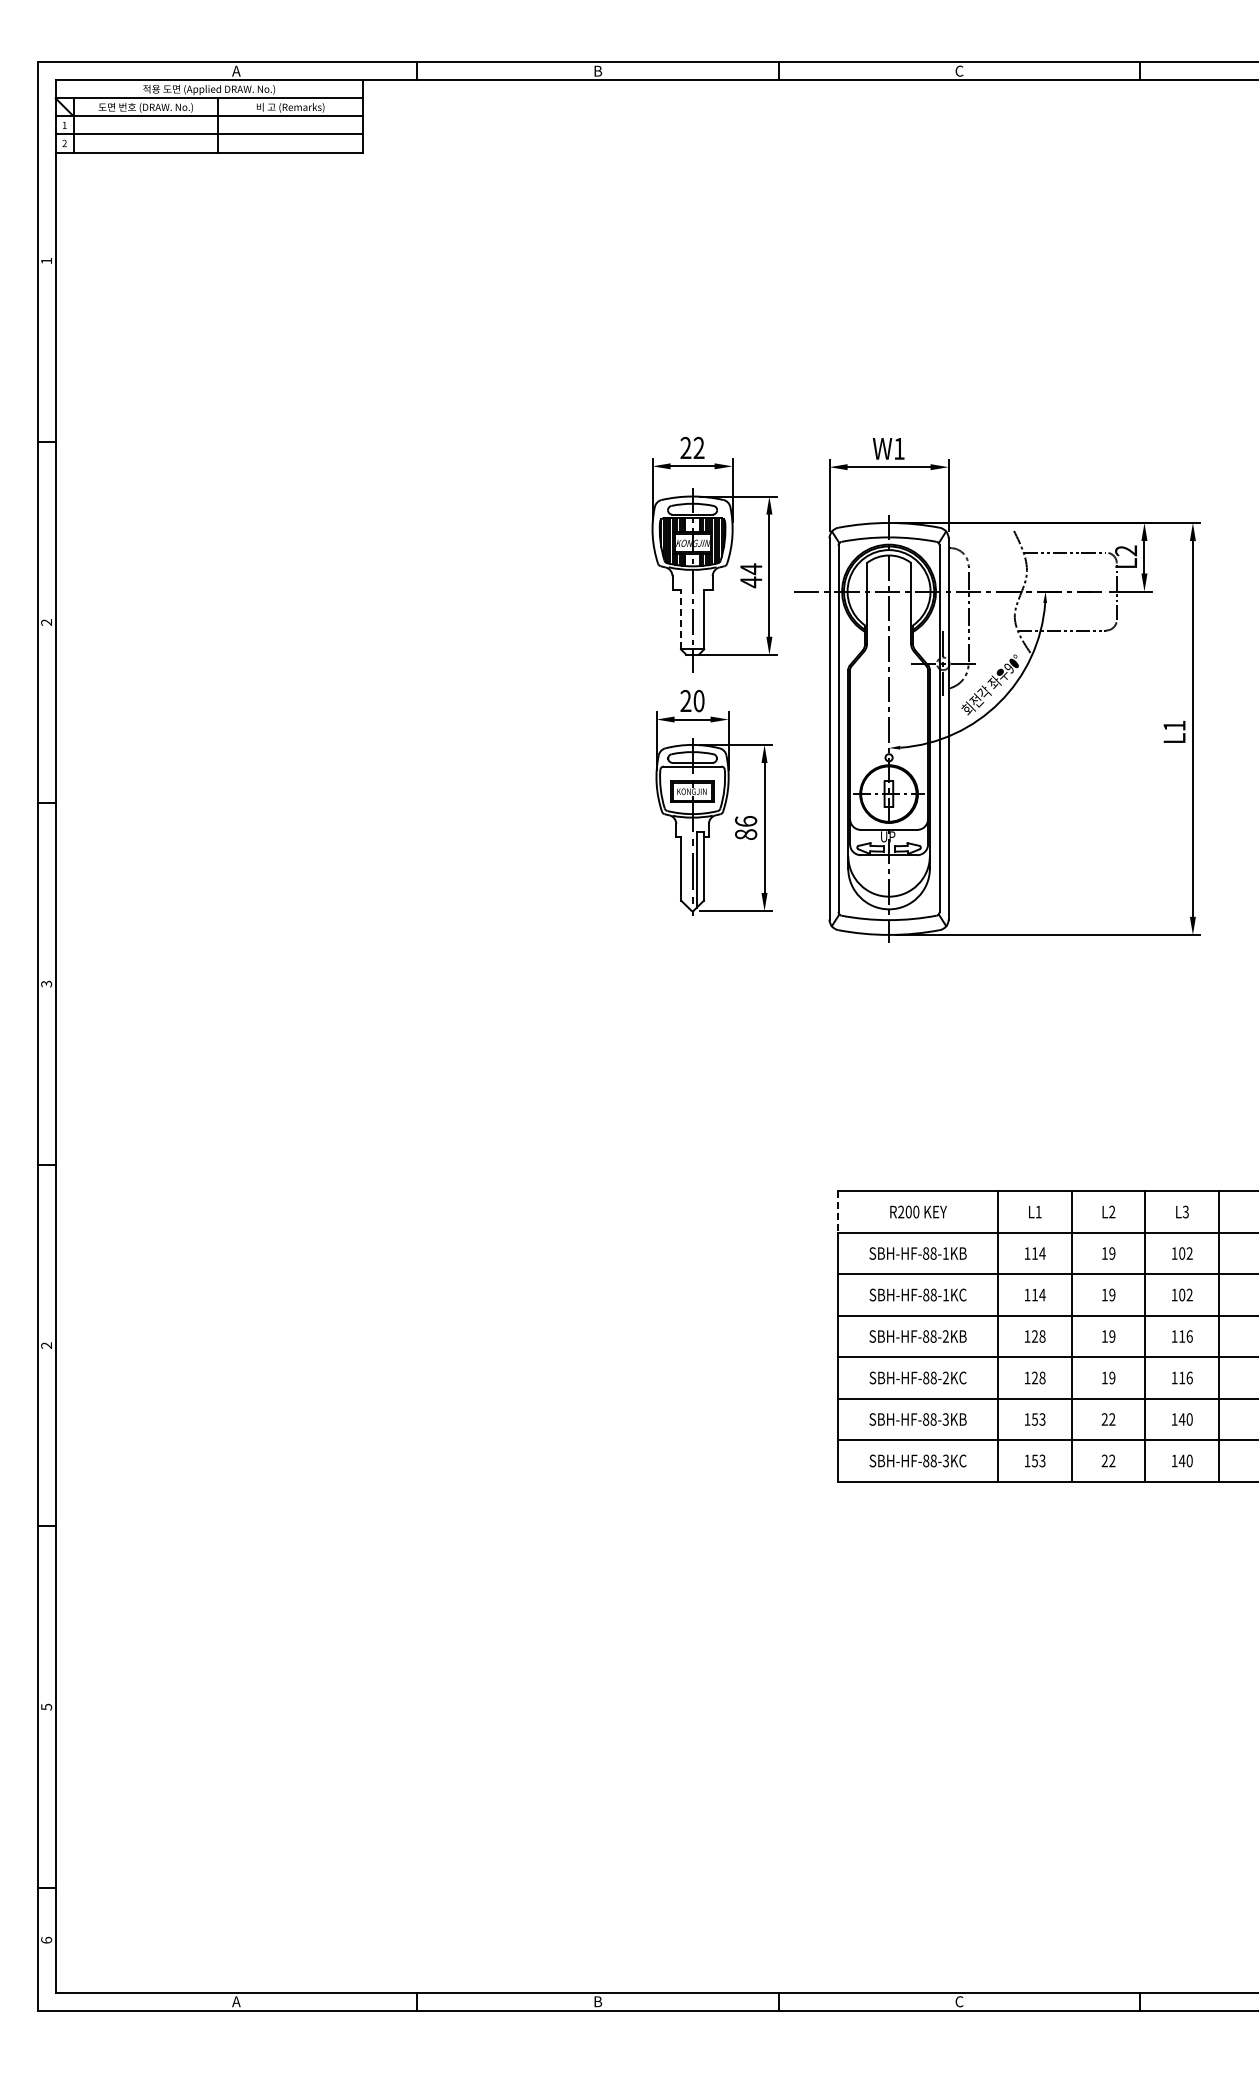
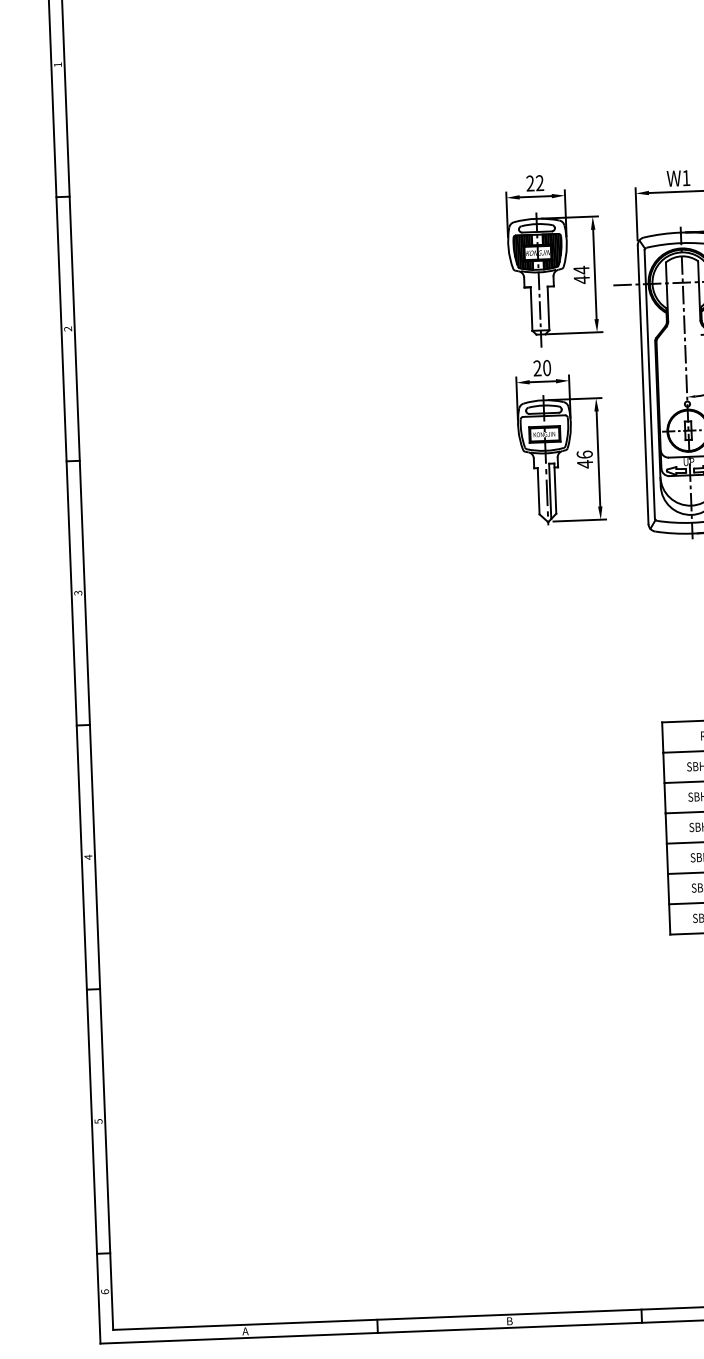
line: (681, 619) -> (531, 308), dashed -> solid
text: (746, 834) -> (585, 464), 86 -> 46
line: (837, 1212) -> (662, 737), dashed -> solid
text: (46, 1345) -> (88, 857), 2 -> 4

